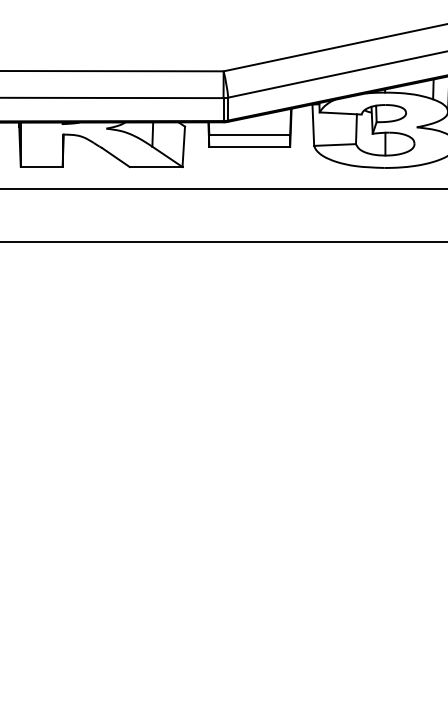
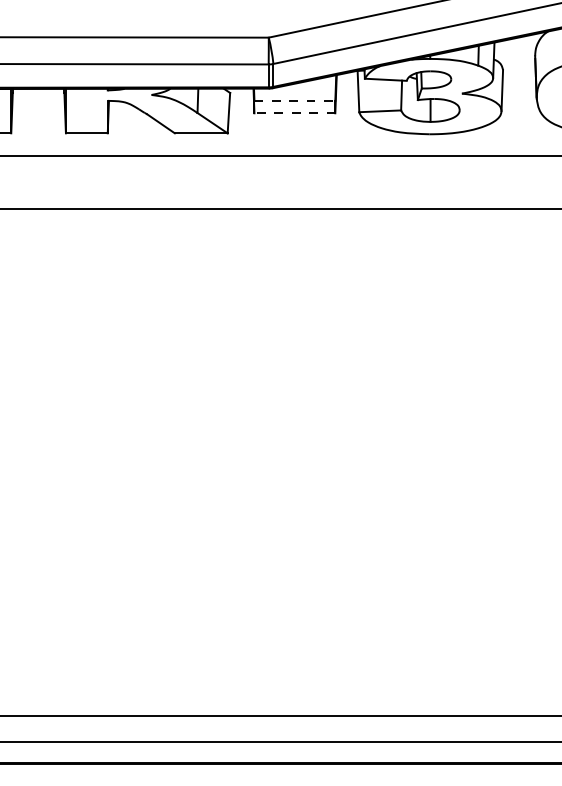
line: (250, 134) -> (295, 100), solid -> dashed
line: (249, 147) -> (294, 113), solid -> dashed

